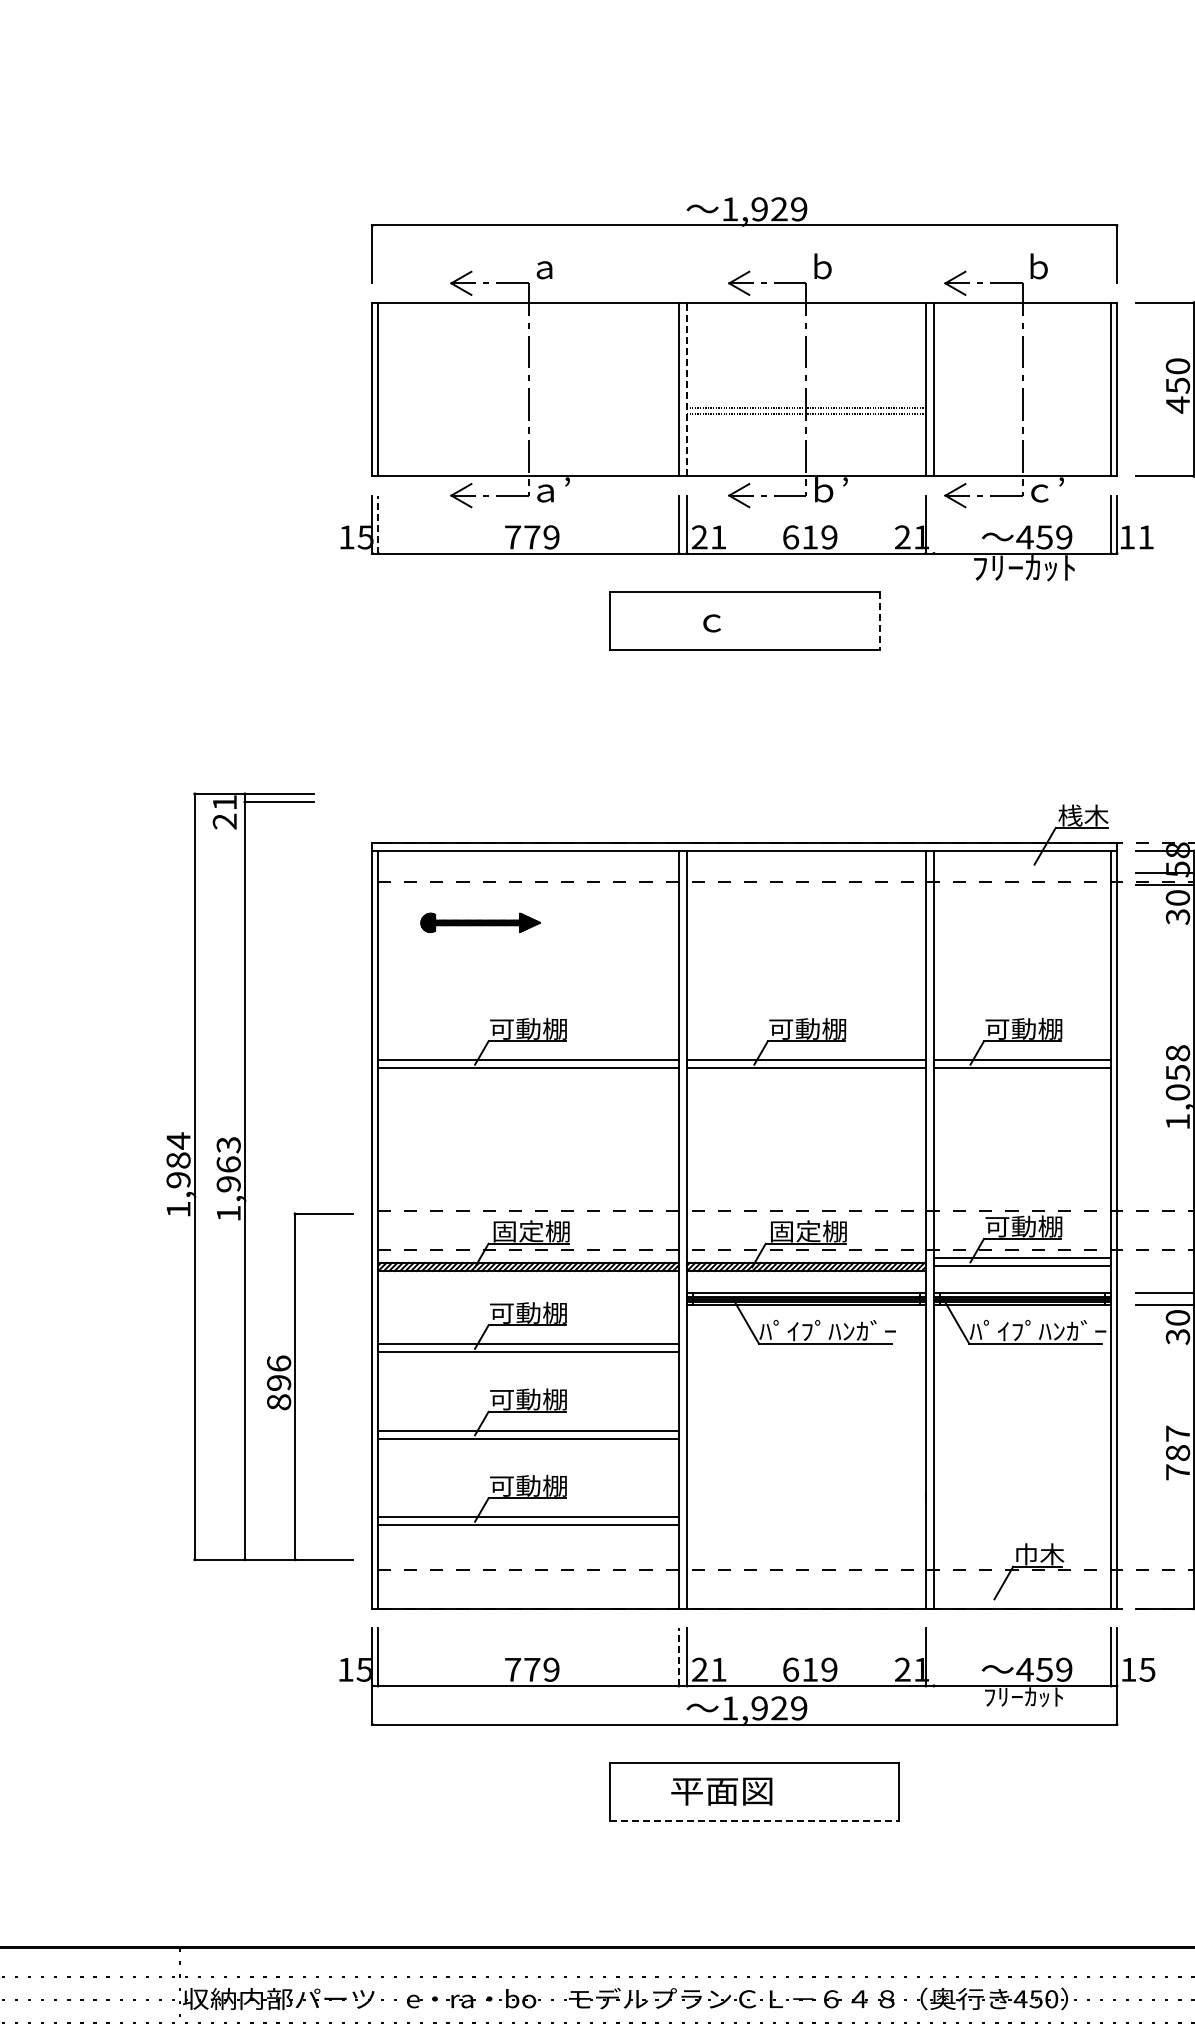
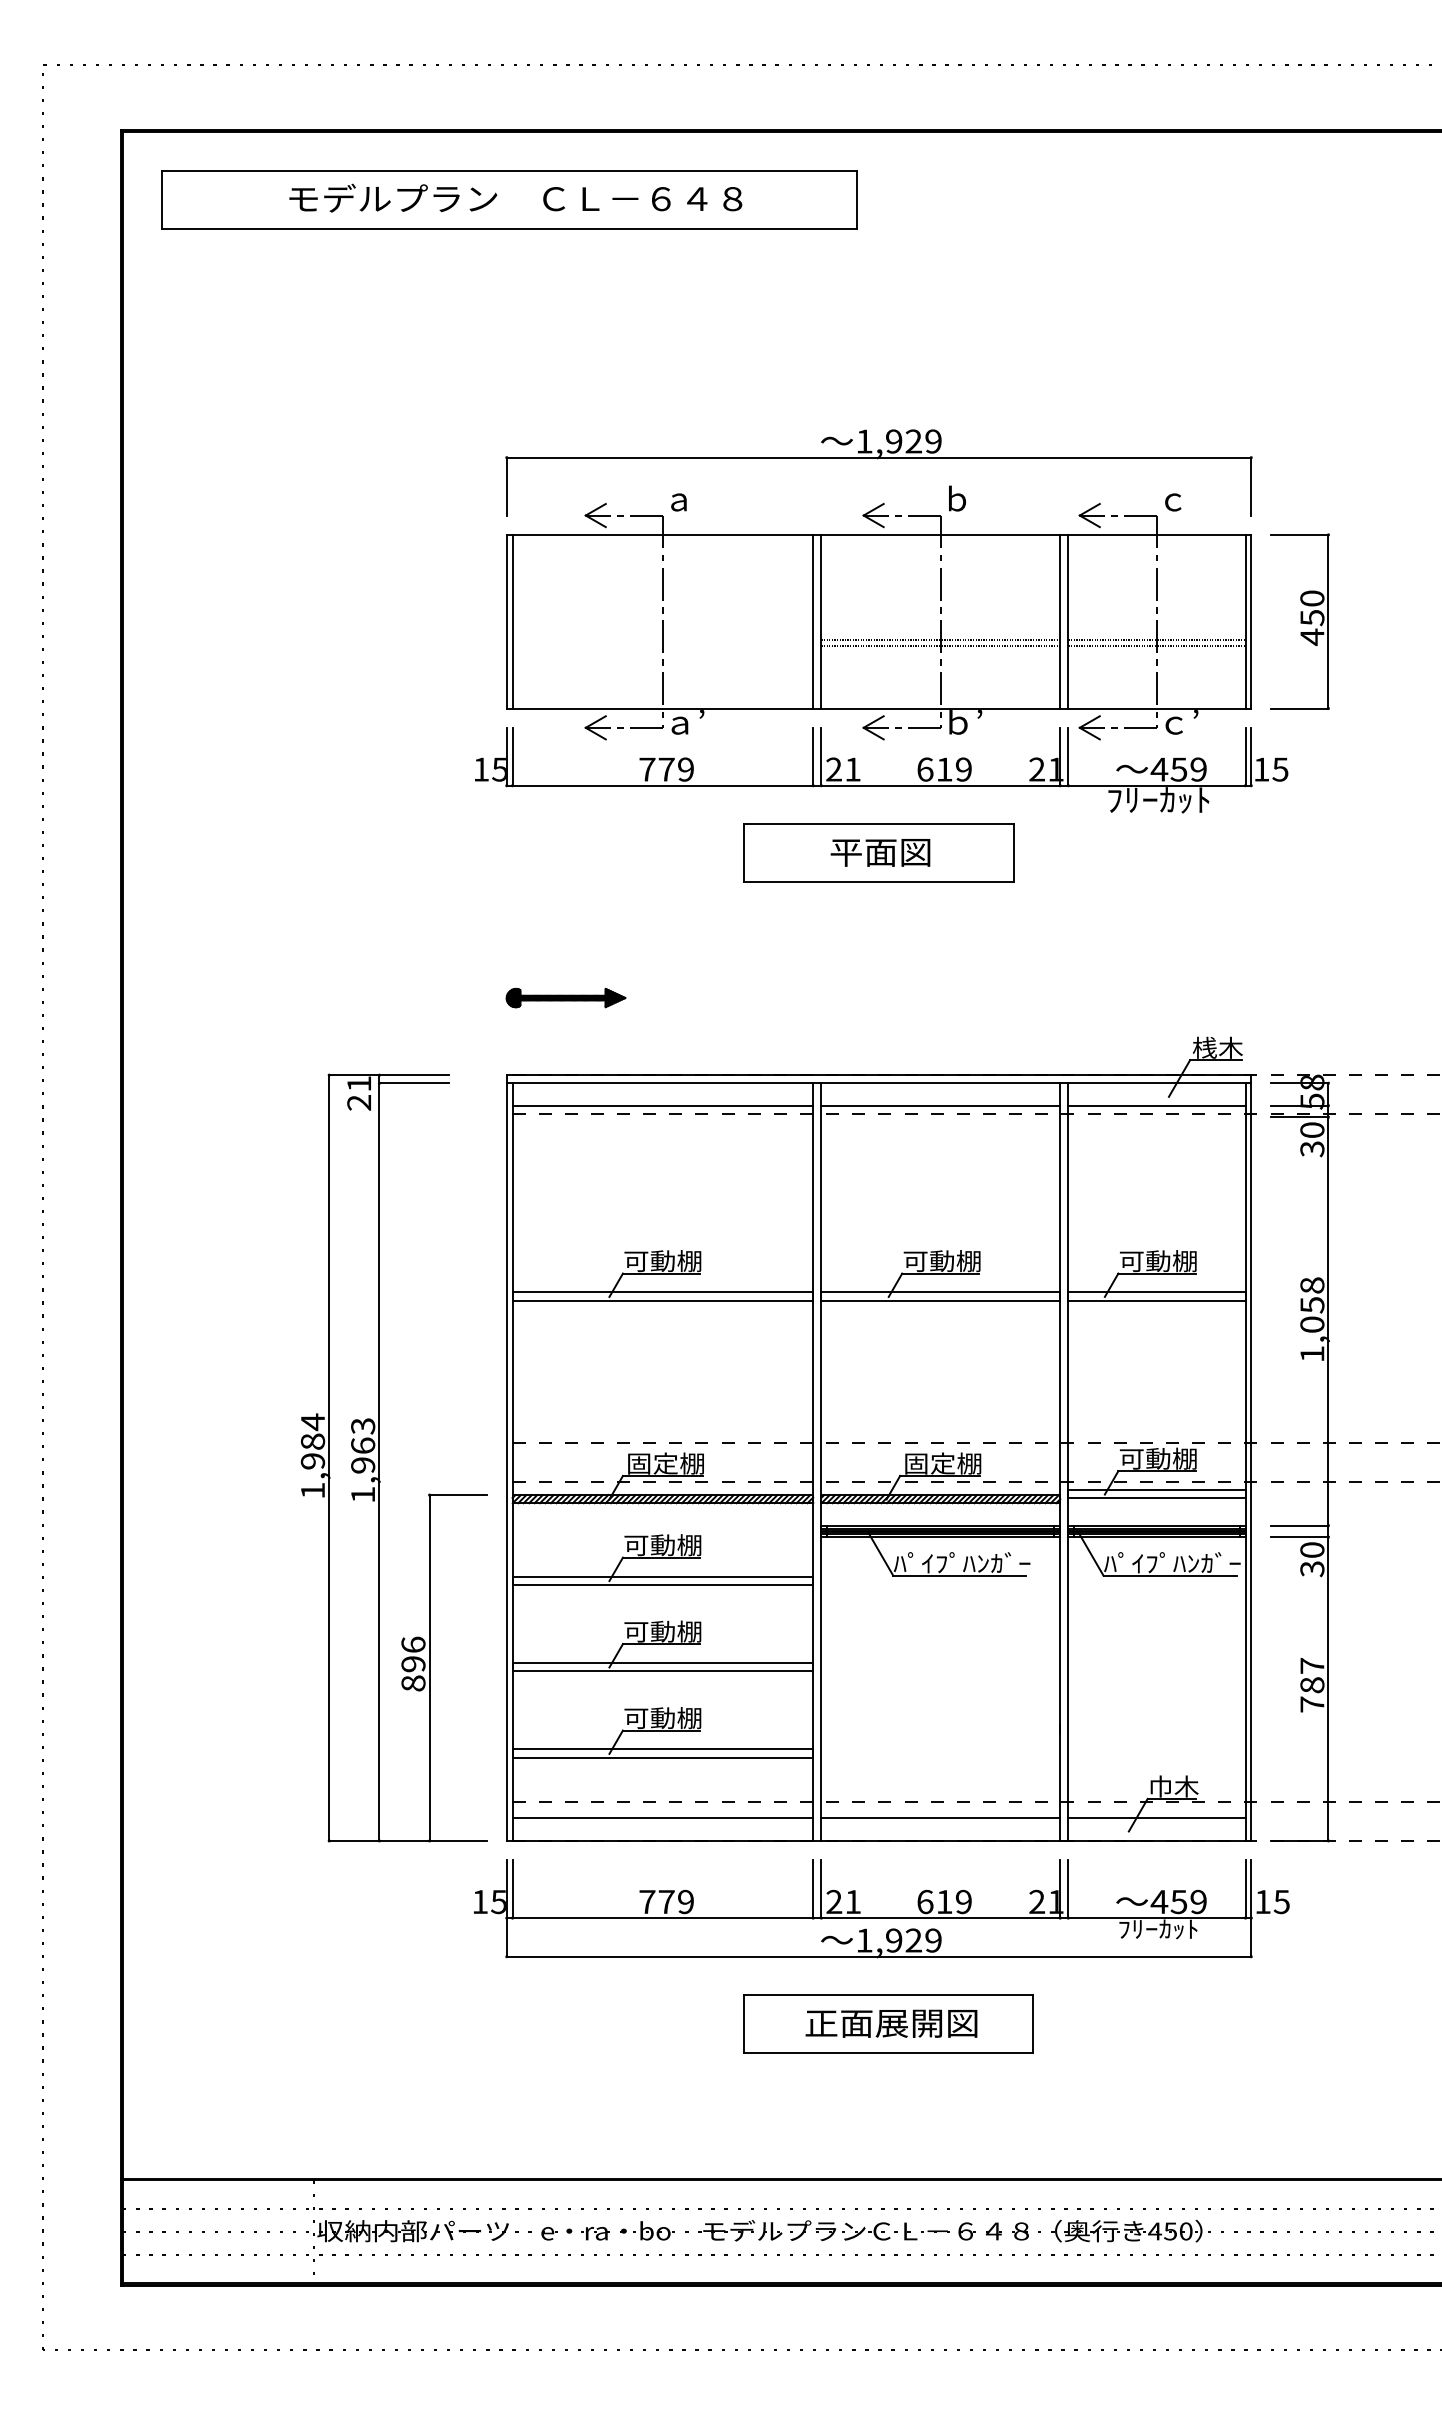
text: (1039, 266) -> (1173, 498), ｂ -> ｃ
line: (687, 389) -> (821, 621), dashed -> solid
line: (1022, 408) -> (1156, 640), added
line: (1022, 413) -> (1156, 645), added
line: (378, 524) -> (512, 756), dashed -> solid
line: (934, 524) -> (1068, 756), added
text: (1146, 537) -> (1280, 769), 11 -> 15
text: (746, 620) -> (880, 852), ｃ -> 平面図
line: (880, 621) -> (1014, 853), dashed -> solid
line: (528, 874) -> (662, 1106), added
line: (806, 874) -> (940, 1106), added
line: (1022, 874) -> (1156, 1106), added
part: (480, 922) -> (565, 997), moved
part: (245, 1176) -> (379, 1457), moved
line: (528, 1585) -> (662, 1817), added
line: (806, 1585) -> (940, 1817), added
line: (1022, 1585) -> (1156, 1817), added
line: (679, 1657) -> (813, 1889), dashed -> solid
line: (934, 1657) -> (1068, 1889), added
text: (757, 1791) -> (891, 2023), 平面図 -> 正面展開図
line: (754, 1821) -> (888, 2053), dashed -> solid

